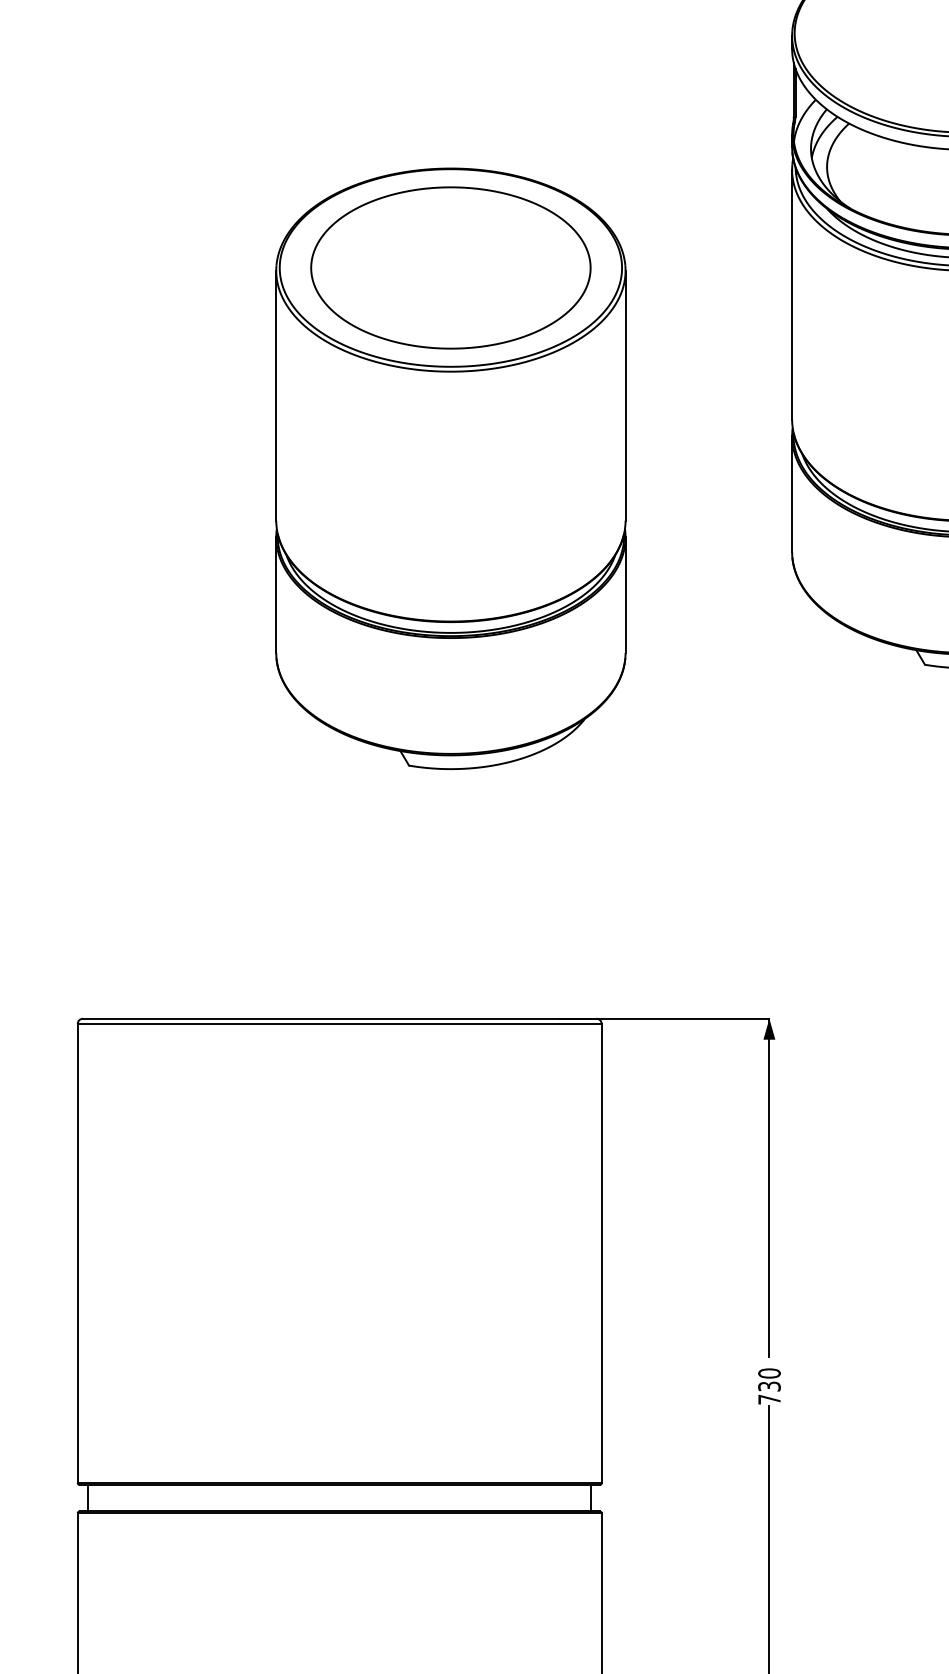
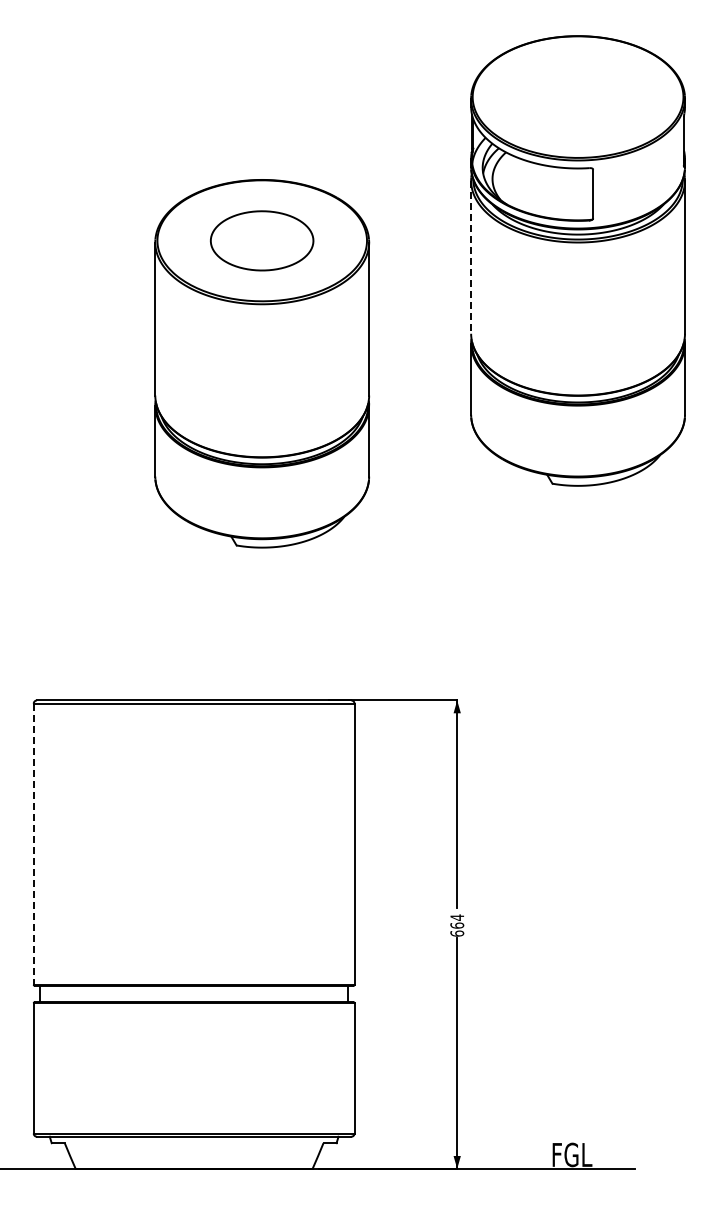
part: (449, 267) -> (261, 240), size x0.6
line: (792, 295) -> (471, 257), solid -> dashed
line: (77, 1253) -> (33, 844), solid -> dashed
text: (769, 1386) -> (457, 925), 730 -> 664

